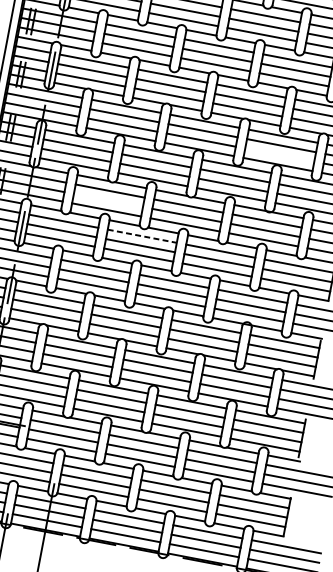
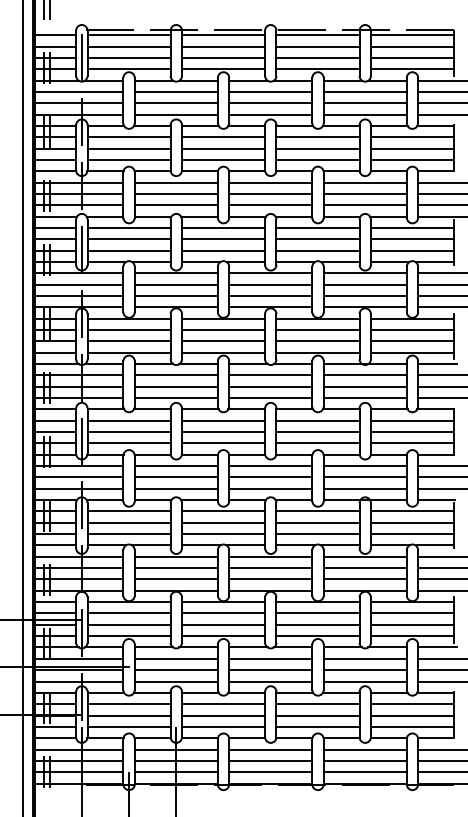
line: (279, 155) -> (364, 296), added
line: (107, 200) -> (175, 386), added
line: (142, 236) -> (223, 420), dashed -> solid

